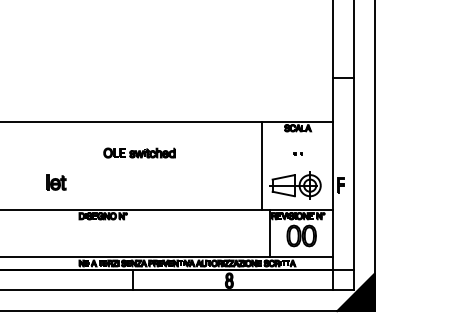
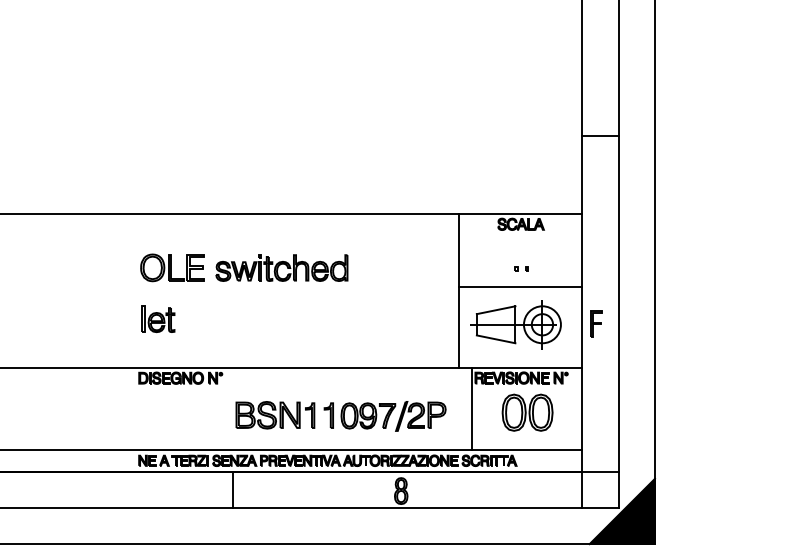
part: (139, 152) -> (244, 266), size x1.67
line: (297, 164) -> (520, 287), added
part: (56, 182) -> (158, 319), moved
part: (194, 237) -> (340, 415), added

